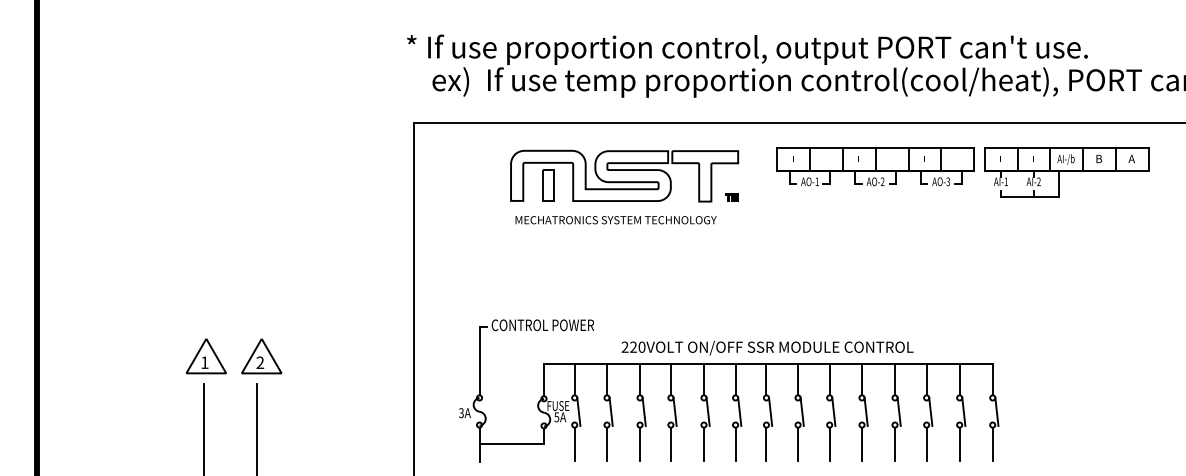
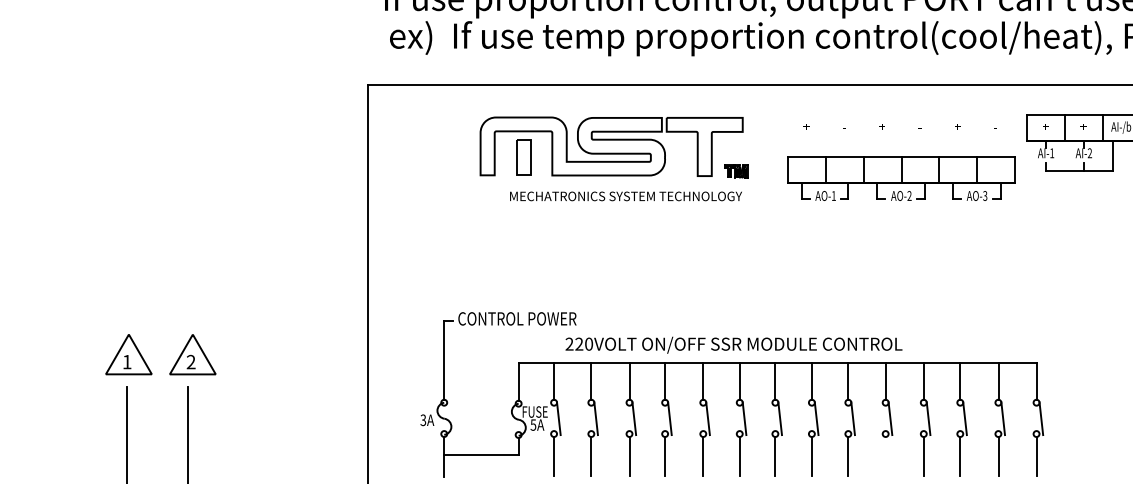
part: (875, 166) -> (901, 178), moved
part: (731, 197) -> (735, 171), size x1.6
text: (615, 220) -> (625, 196), moved
text: (767, 347) -> (733, 344), moved
line: (862, 444) -> (886, 456), removed

